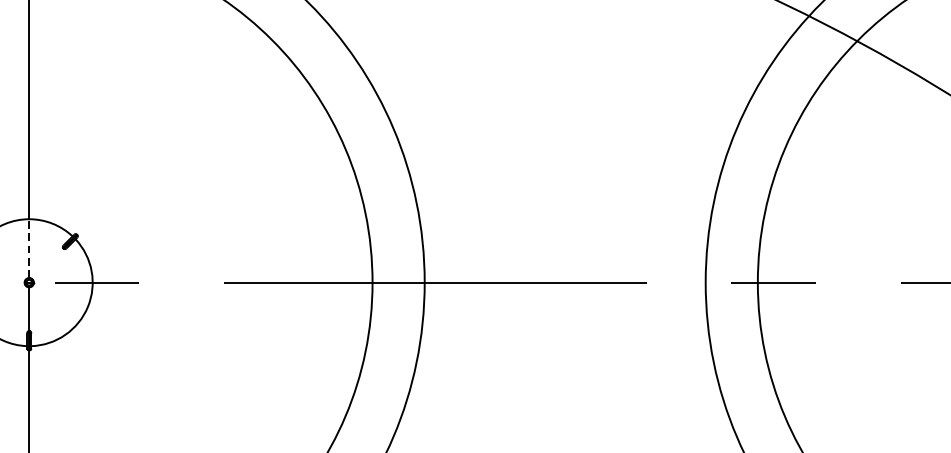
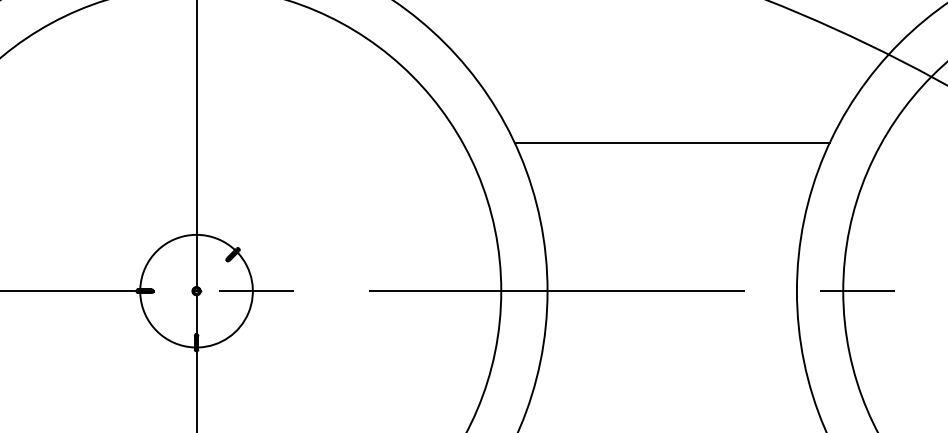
line: (564, 116) -> (671, 143), added
line: (29, 248) -> (196, 260), dashed -> solid

